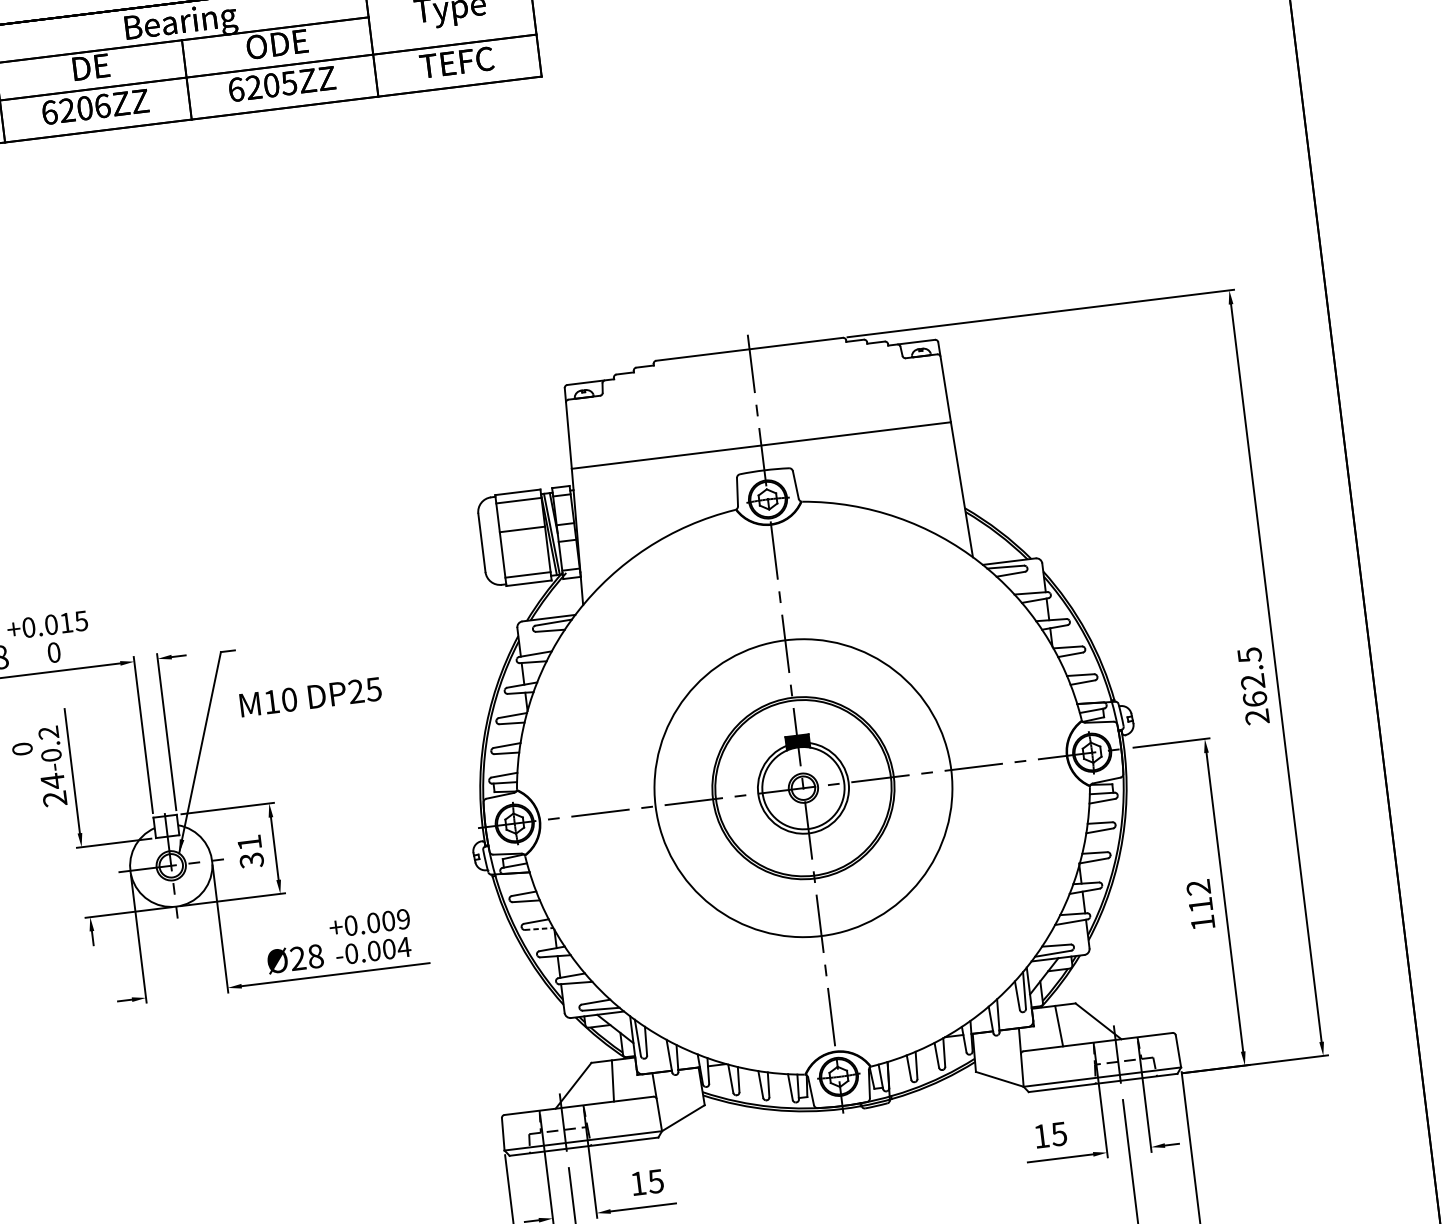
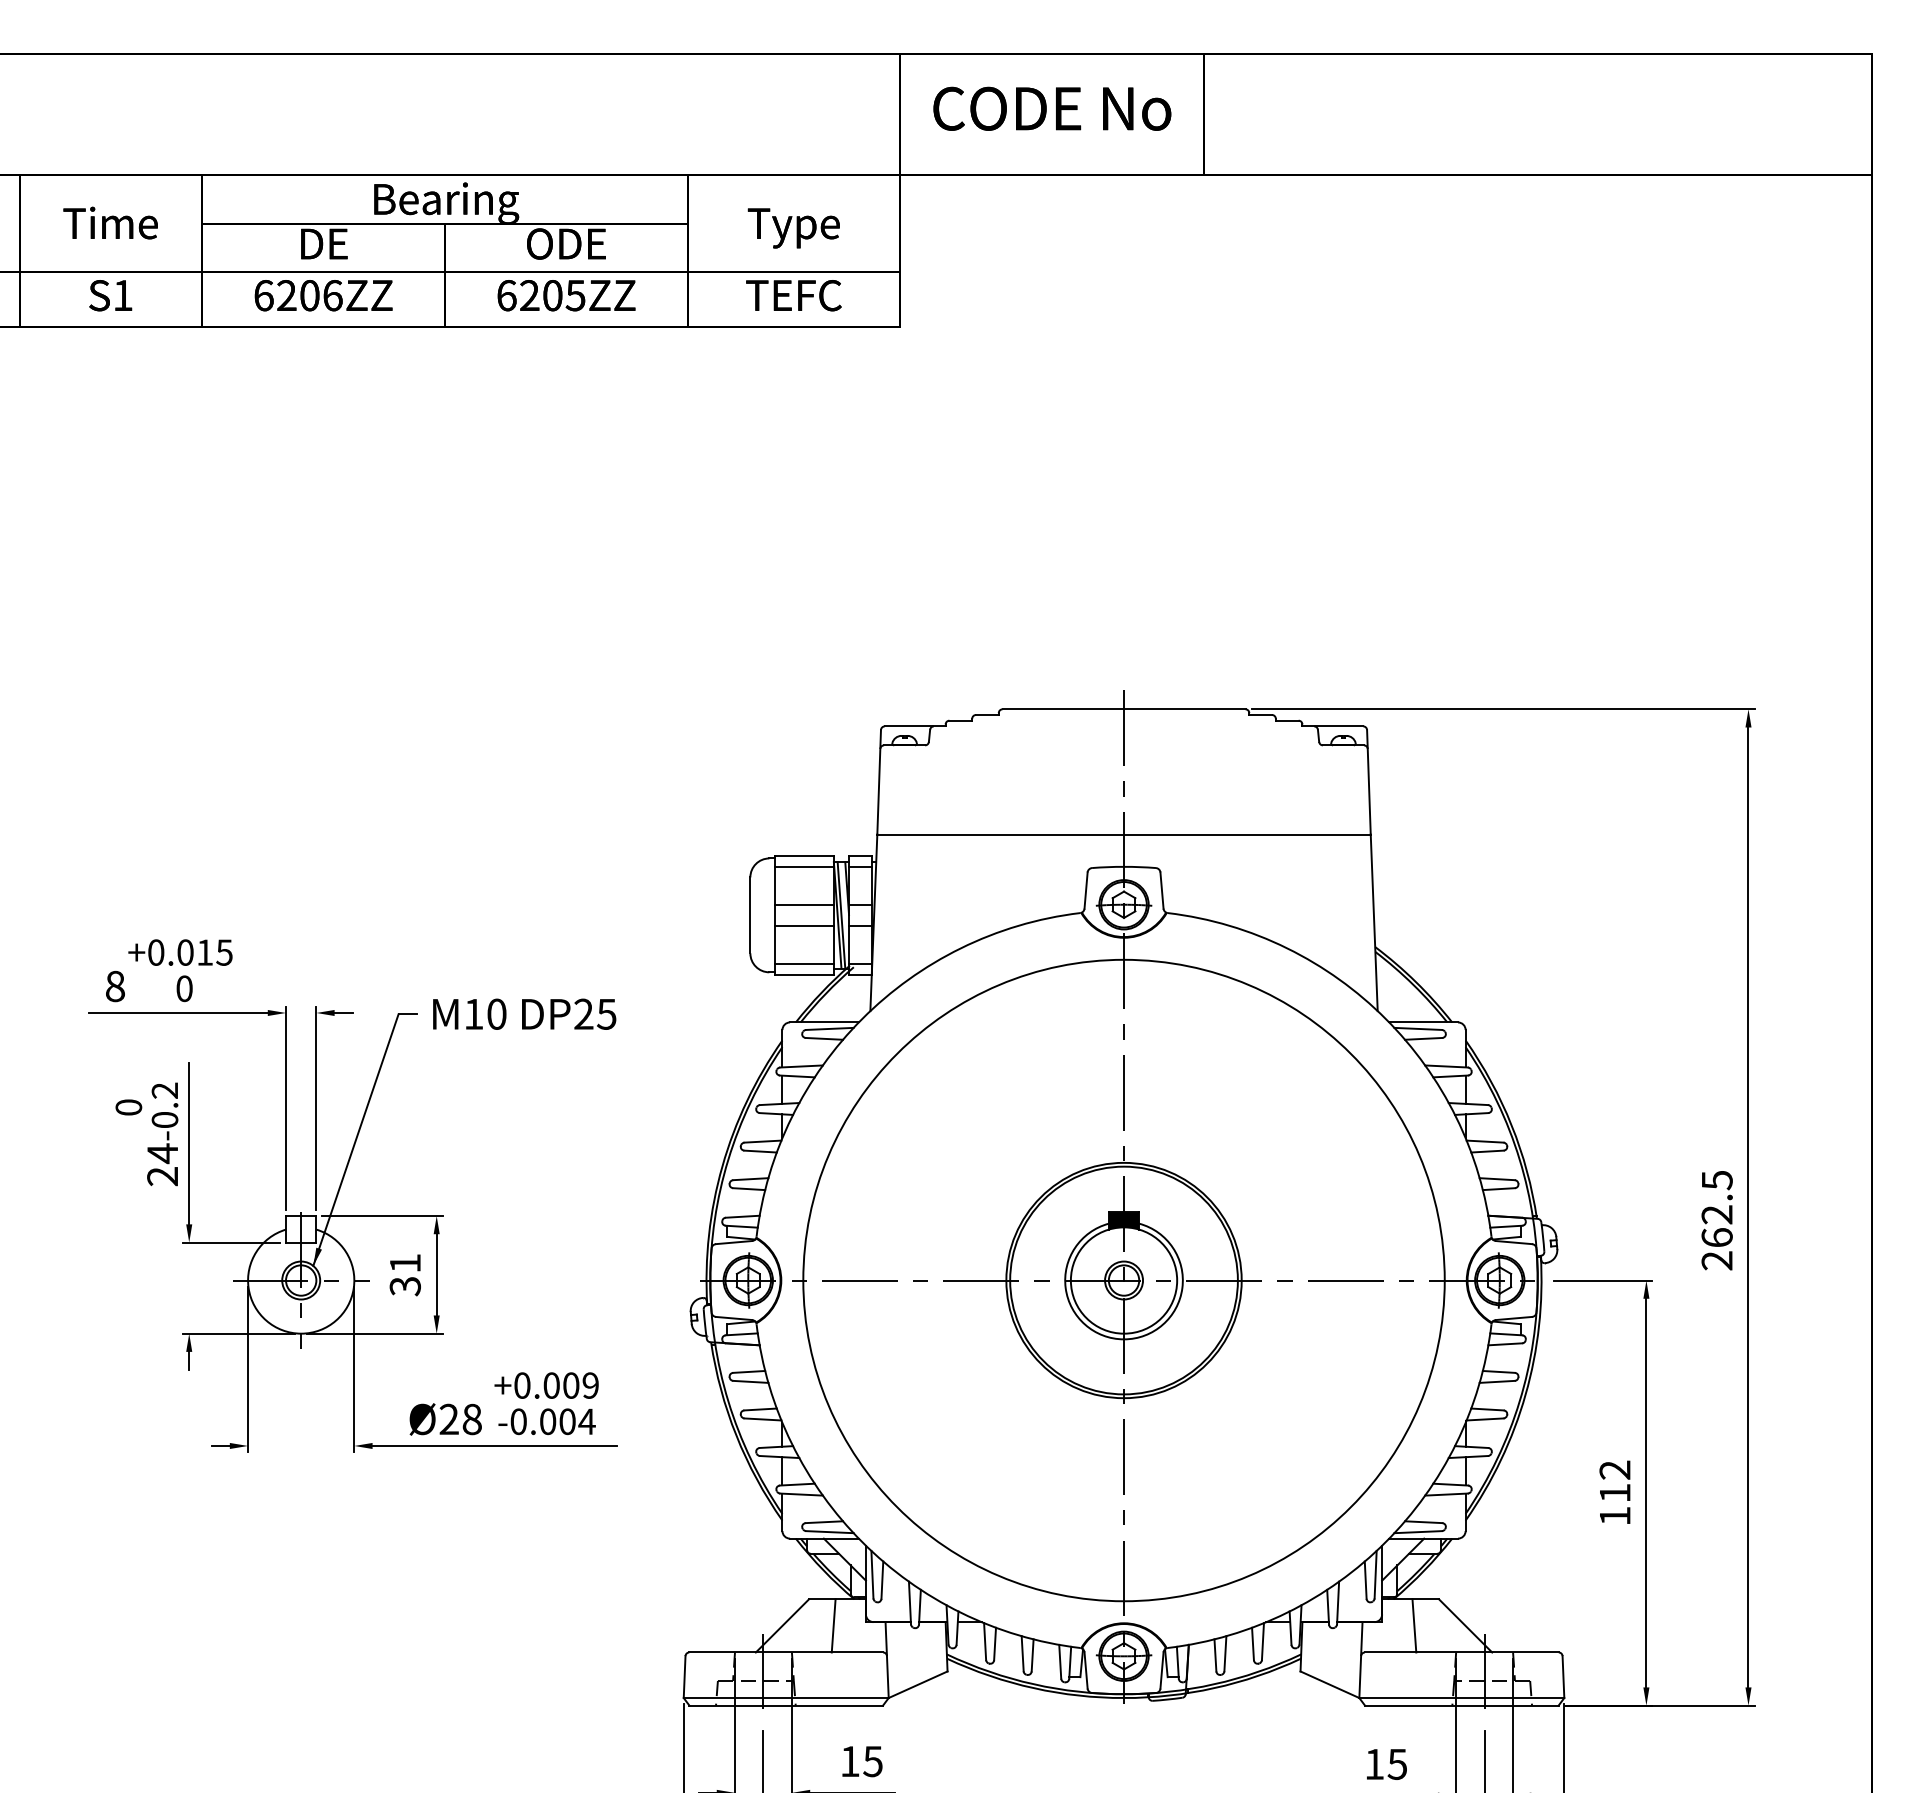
line: (524, 546) -> (804, 926), added
text: (310, 696) -> (524, 1013), moved
circle: (803, 788) -> (1123, 1280), size x1.67
line: (539, 928) -> (763, 1419), dashed -> solid

